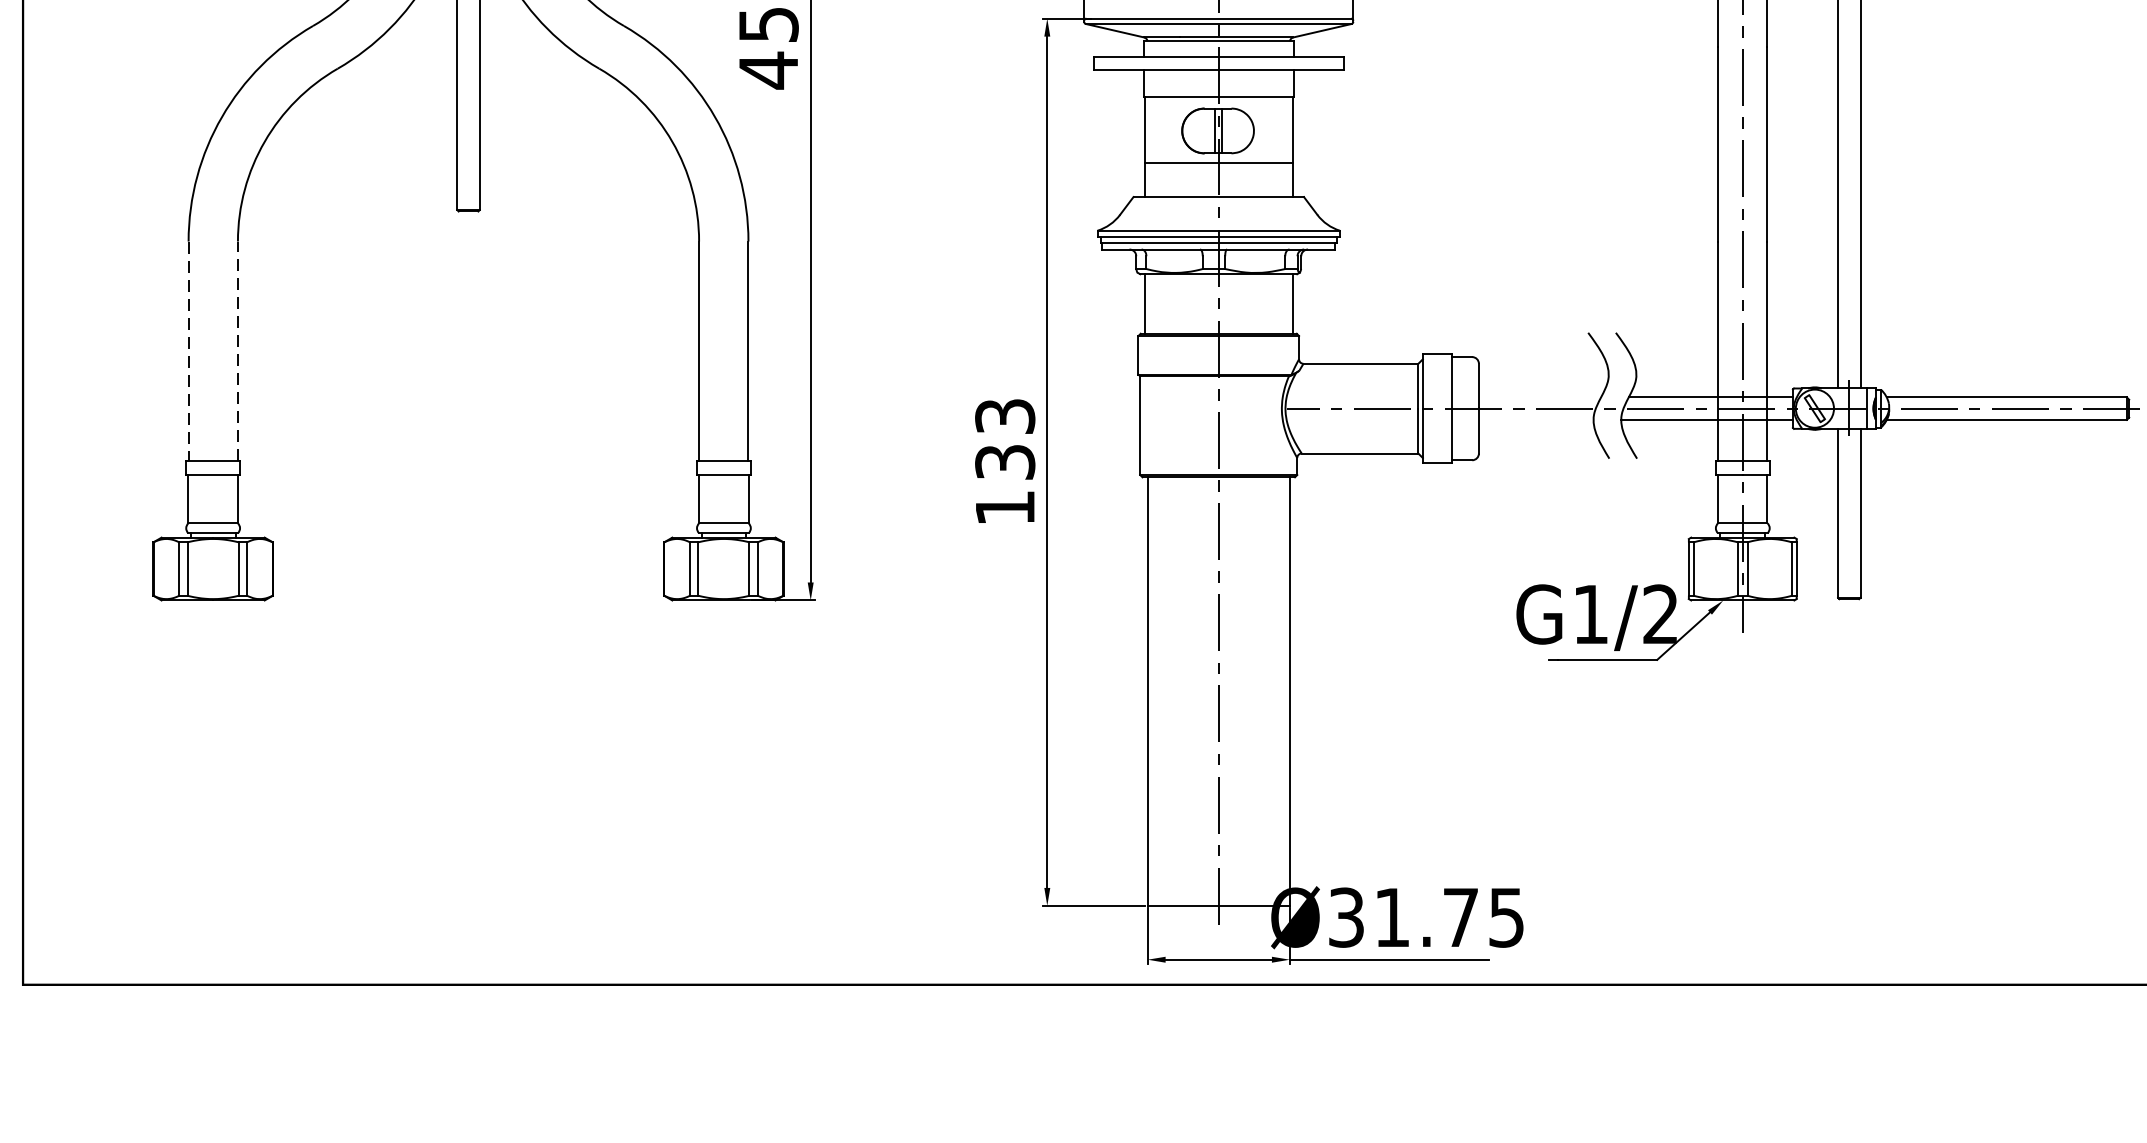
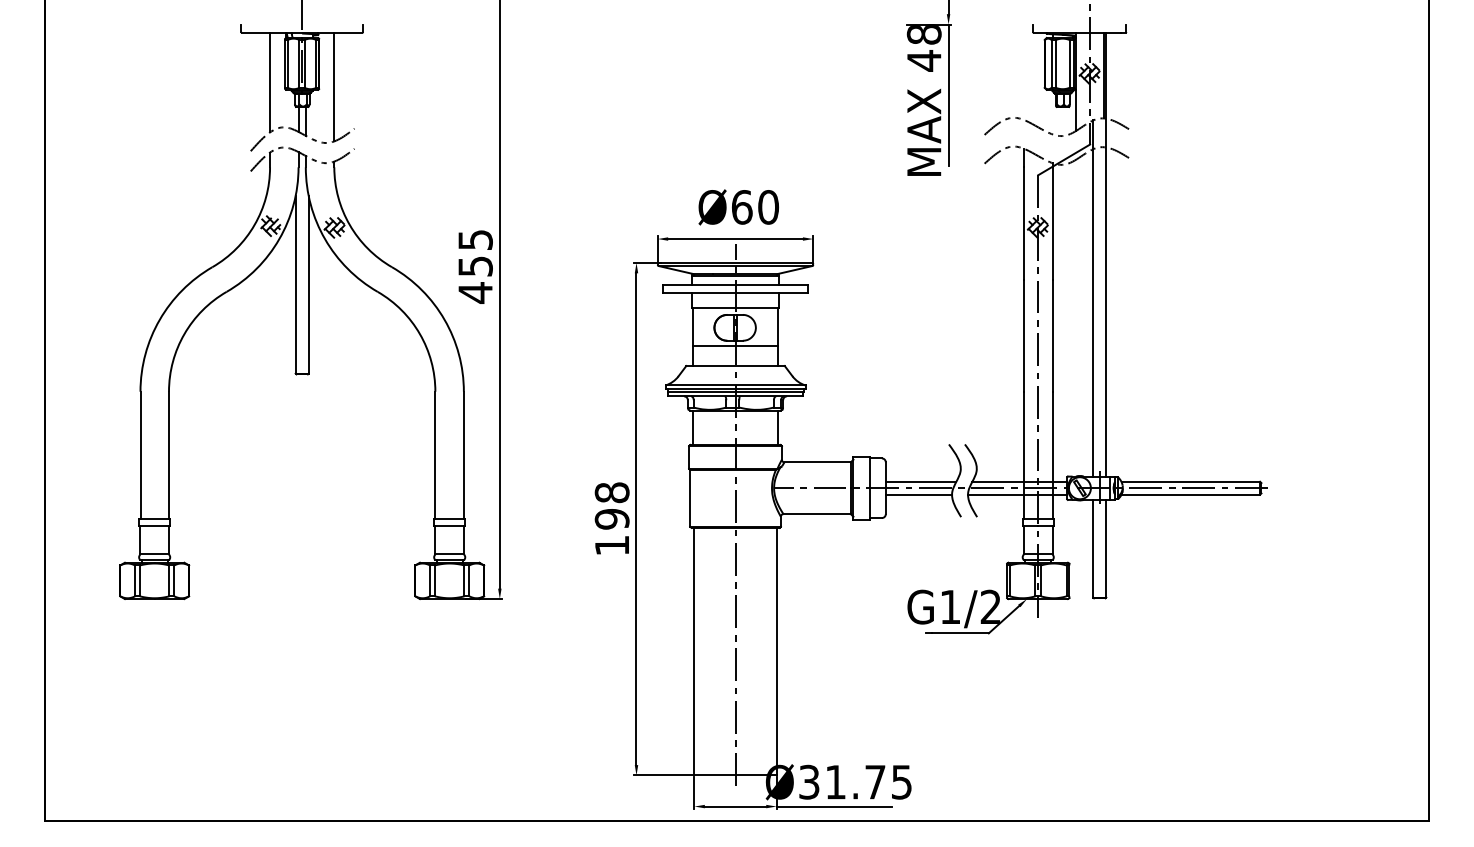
line: (238, 350) -> (169, 454), dashed -> solid
line: (188, 351) -> (140, 455), dashed -> solid
line: (1538, 396) -> (920, 481), added
line: (1535, 419) -> (918, 494), added
text: (1004, 438) -> (611, 505), 133 -> 198

